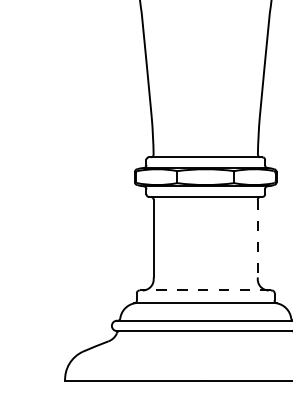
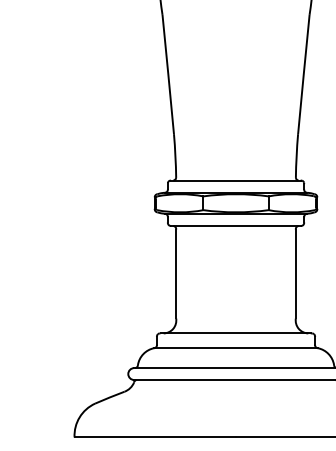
line: (257, 238) -> (295, 273), dashed -> solid
line: (204, 290) -> (234, 333), dashed -> solid

